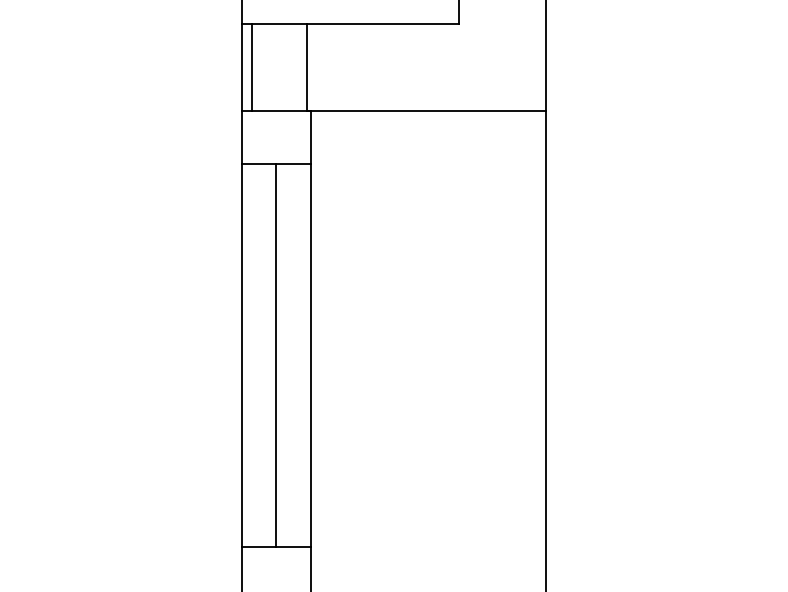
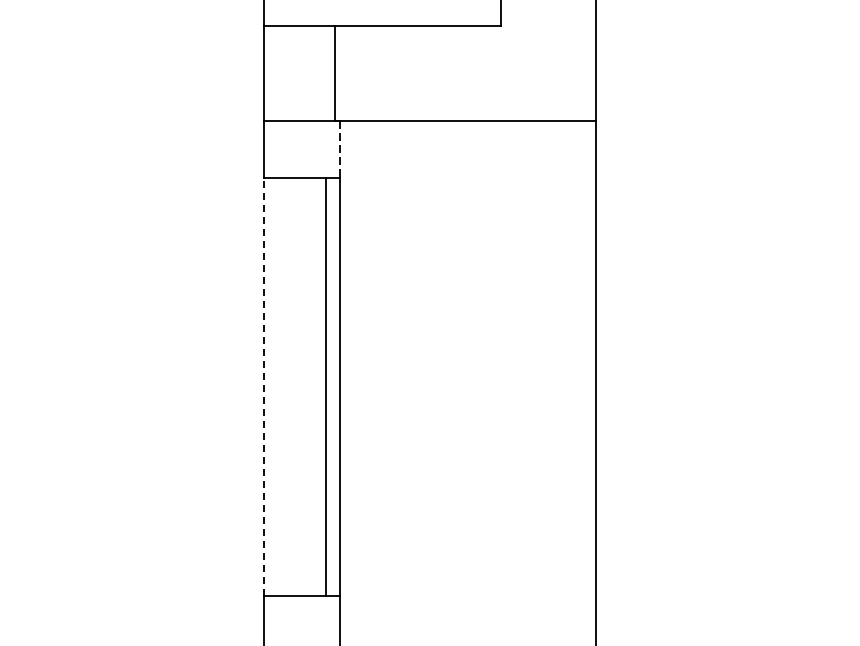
line: (252, 67) -> (275, 73), removed
line: (311, 137) -> (339, 149), solid -> dashed
line: (276, 354) -> (325, 386), moved
line: (241, 355) -> (263, 387), solid -> dashed

